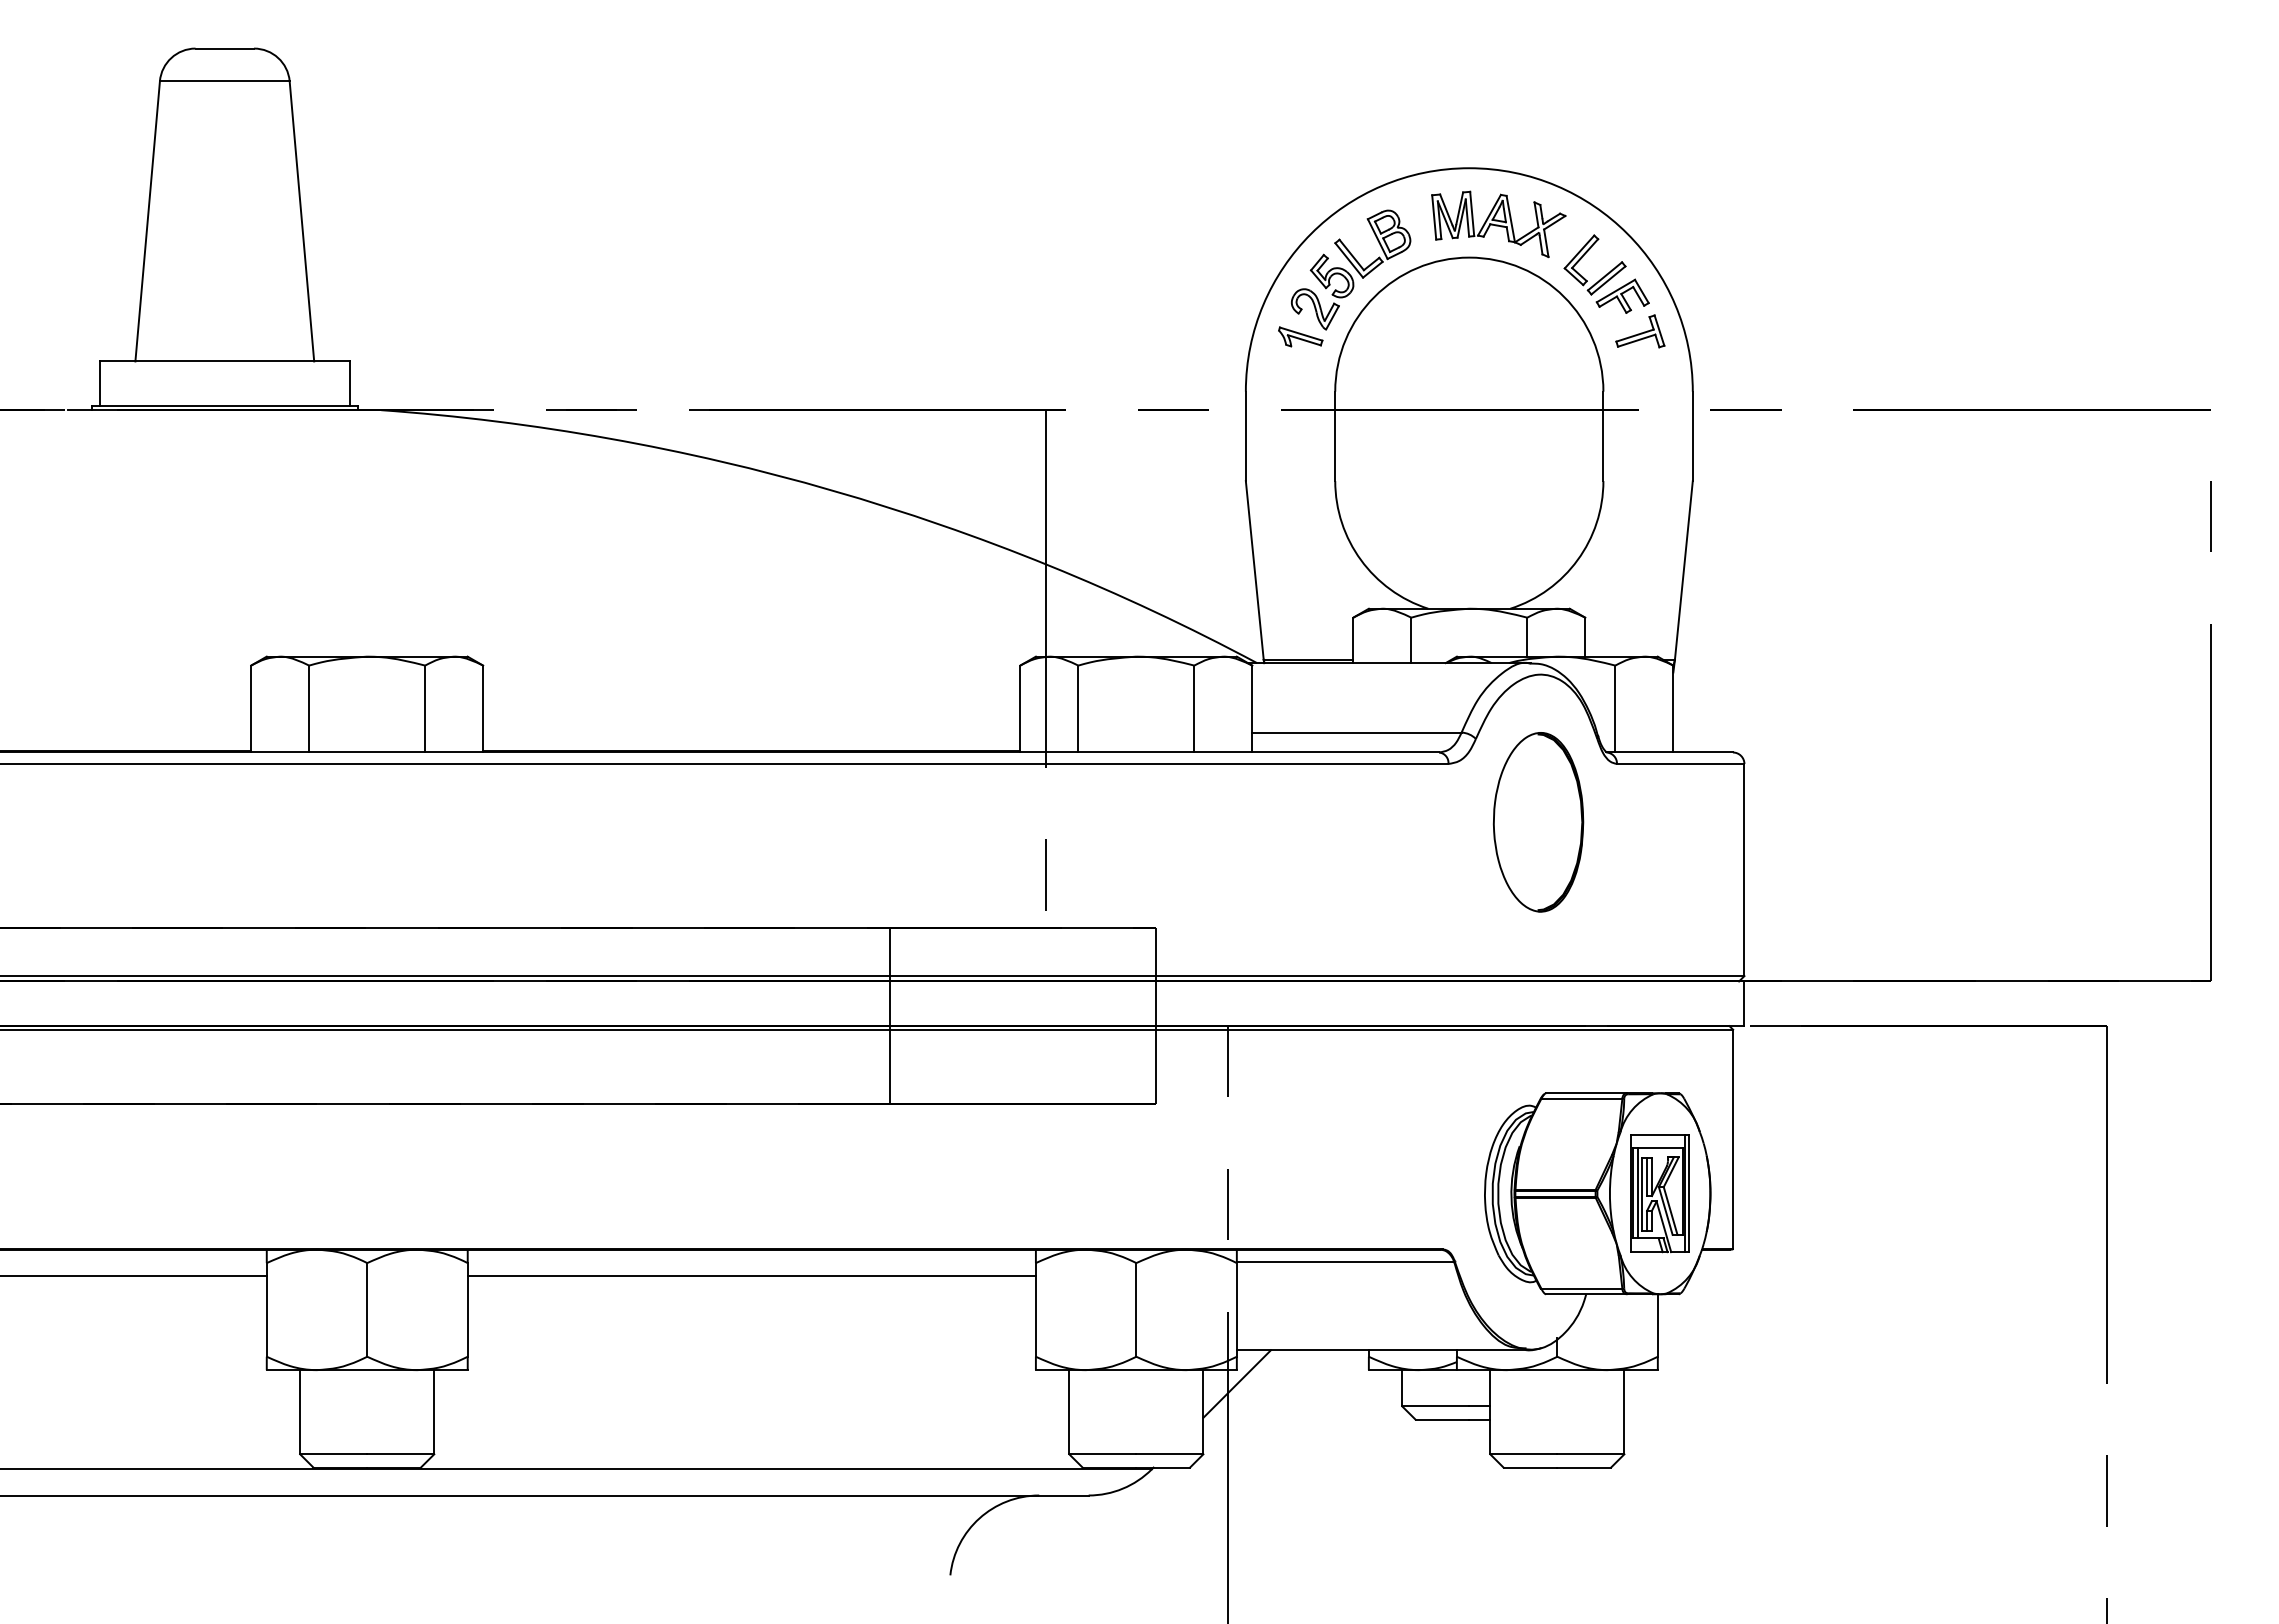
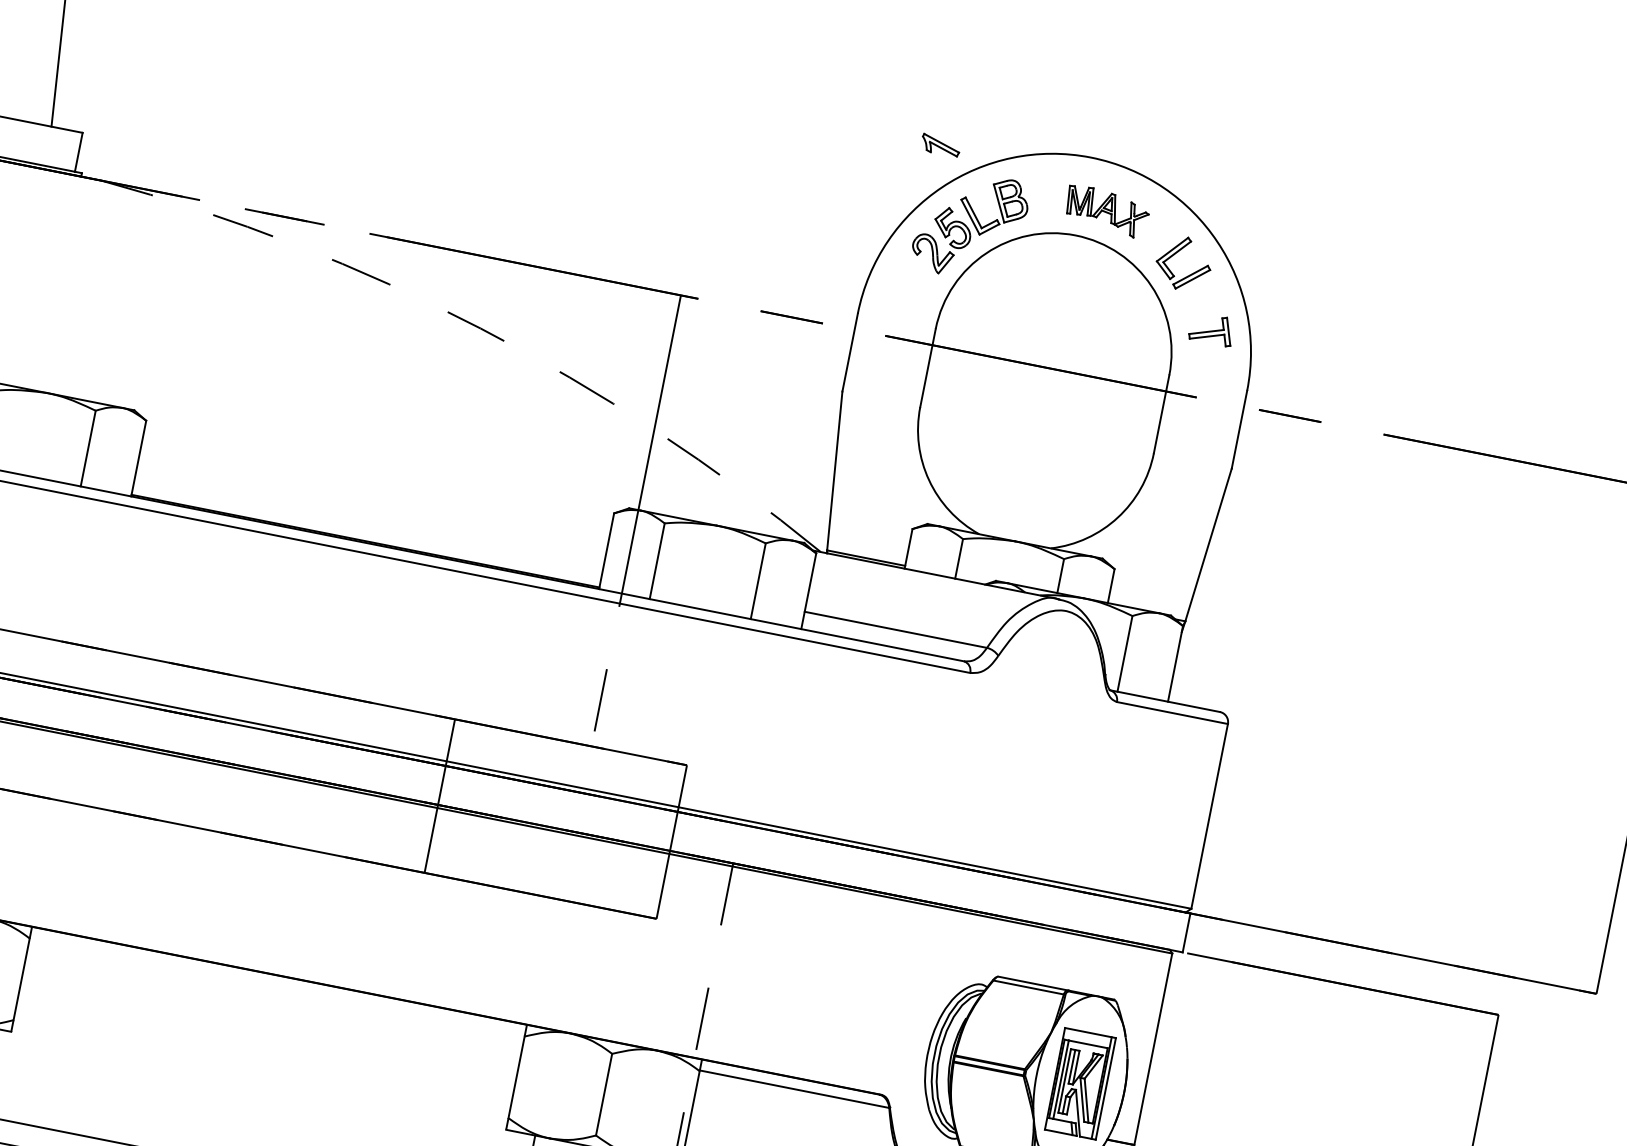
part: (1498, 224) -> (1106, 211), size x0.7
part: (1622, 295) -> (1202, 294), removed
part: (1300, 336) -> (940, 145), moved
arc: (832, 490) -> (480, 328), solid -> dashed
part: (1538, 822) -> (1038, 739), removed
line: (751, 1275) -> (274, 998), removed

